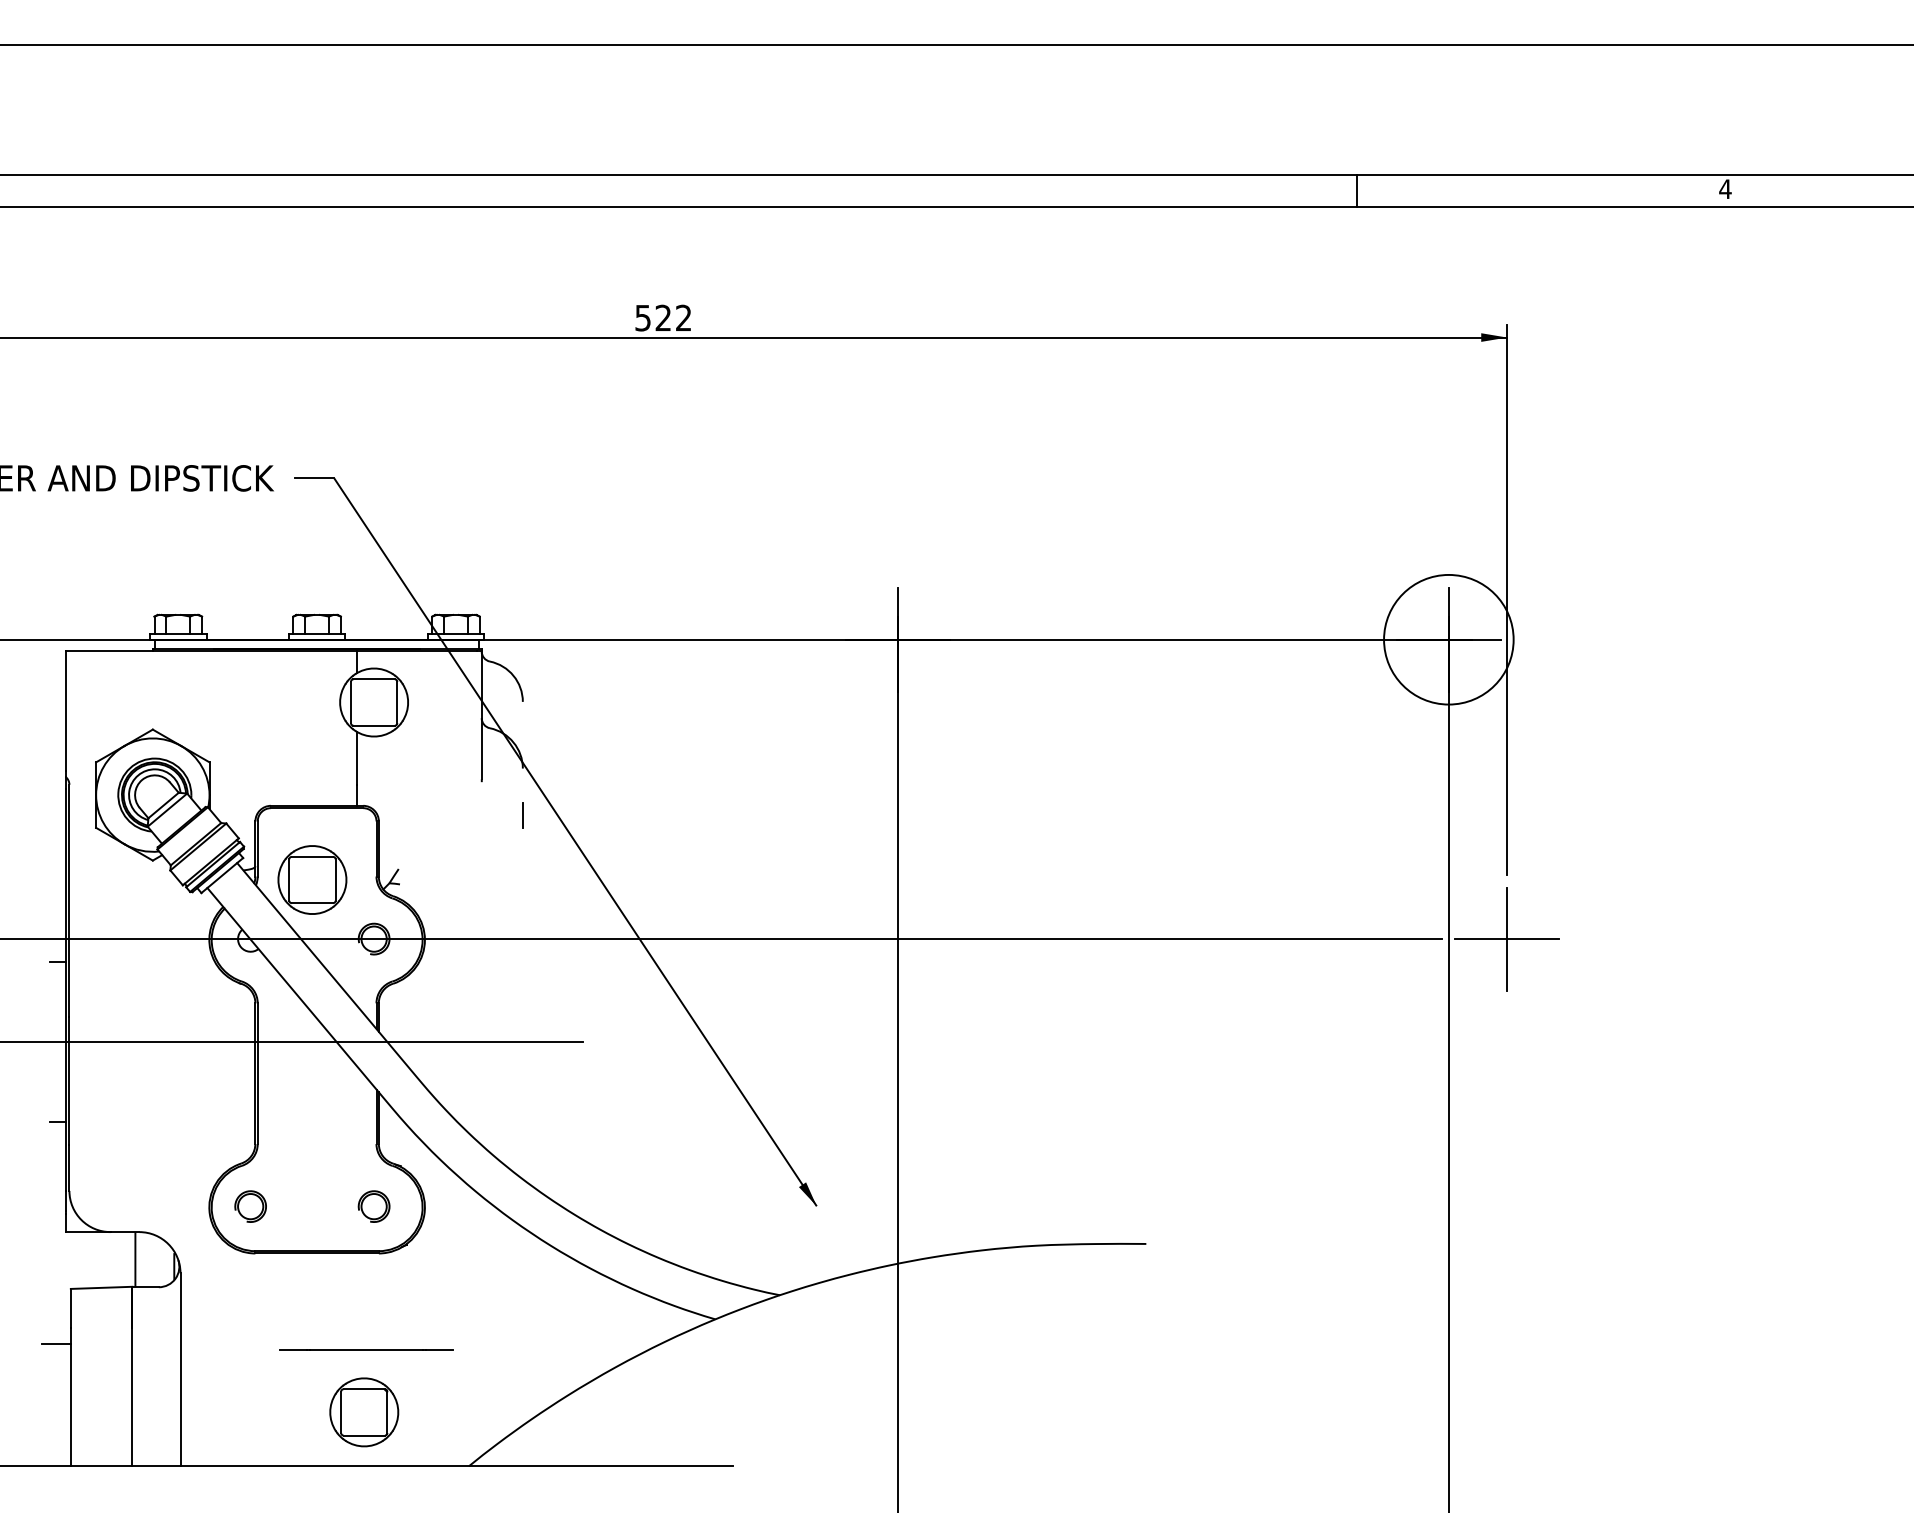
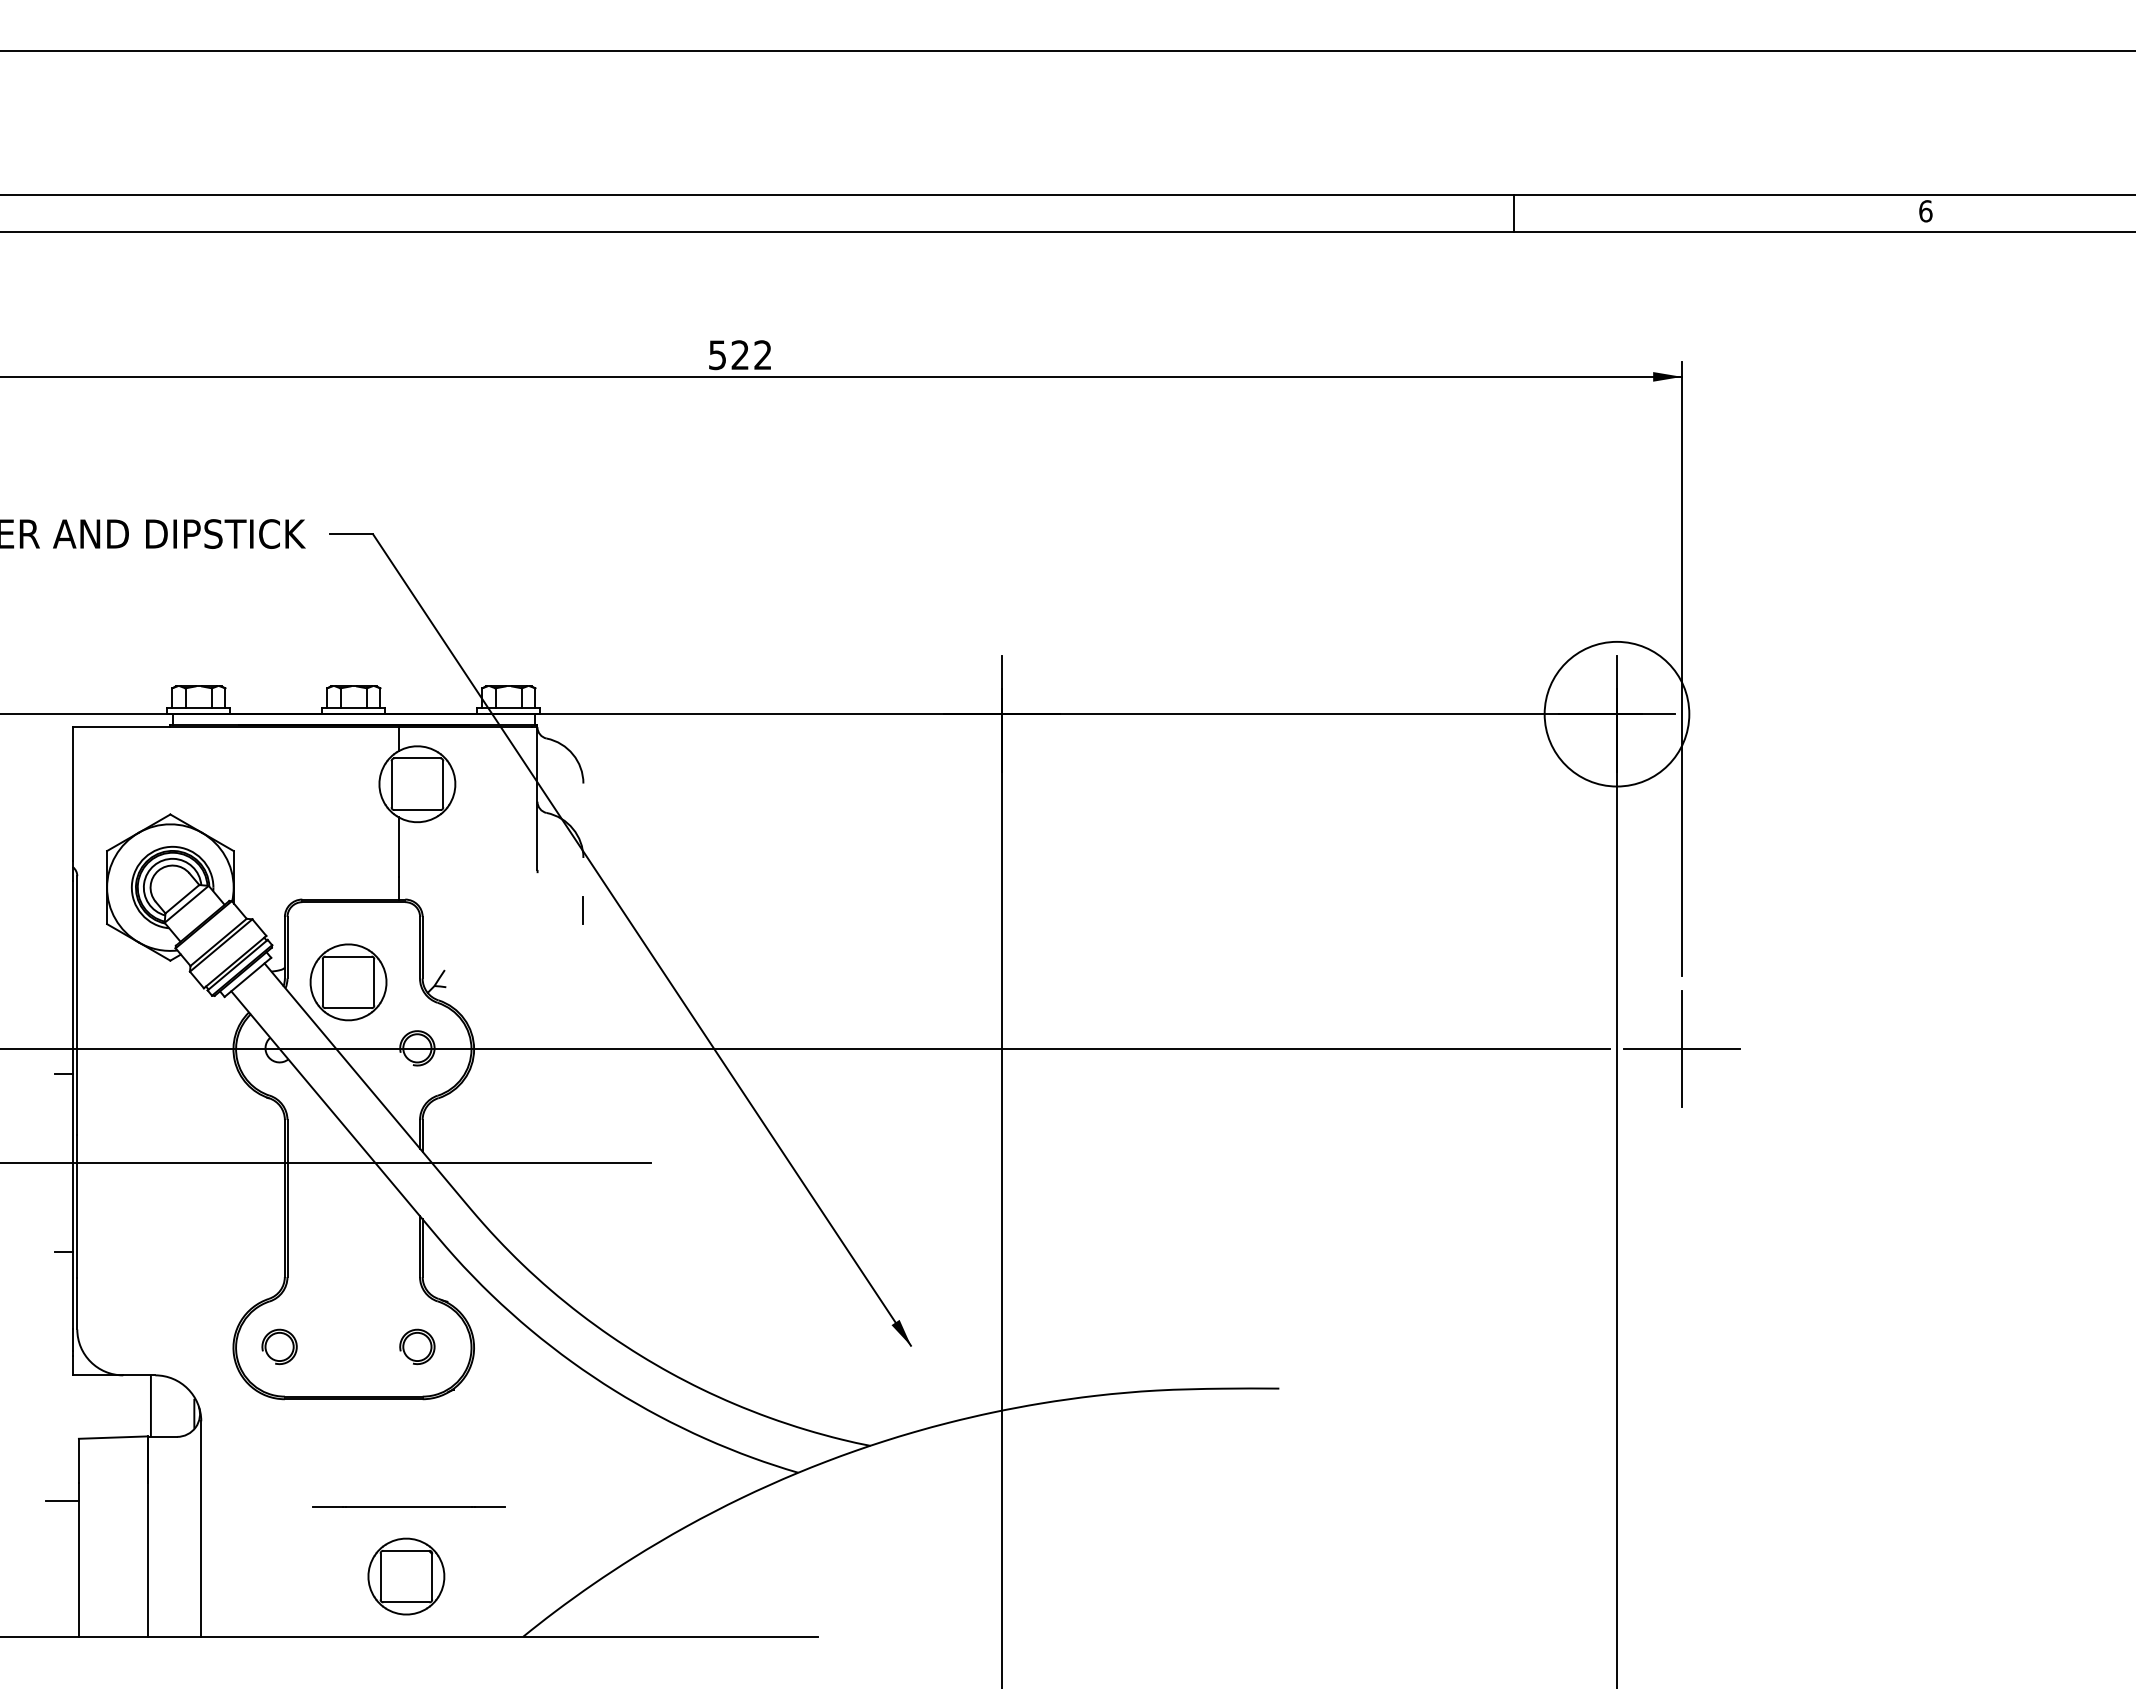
text: (1725, 189) -> (1925, 211), 4 -> 6

